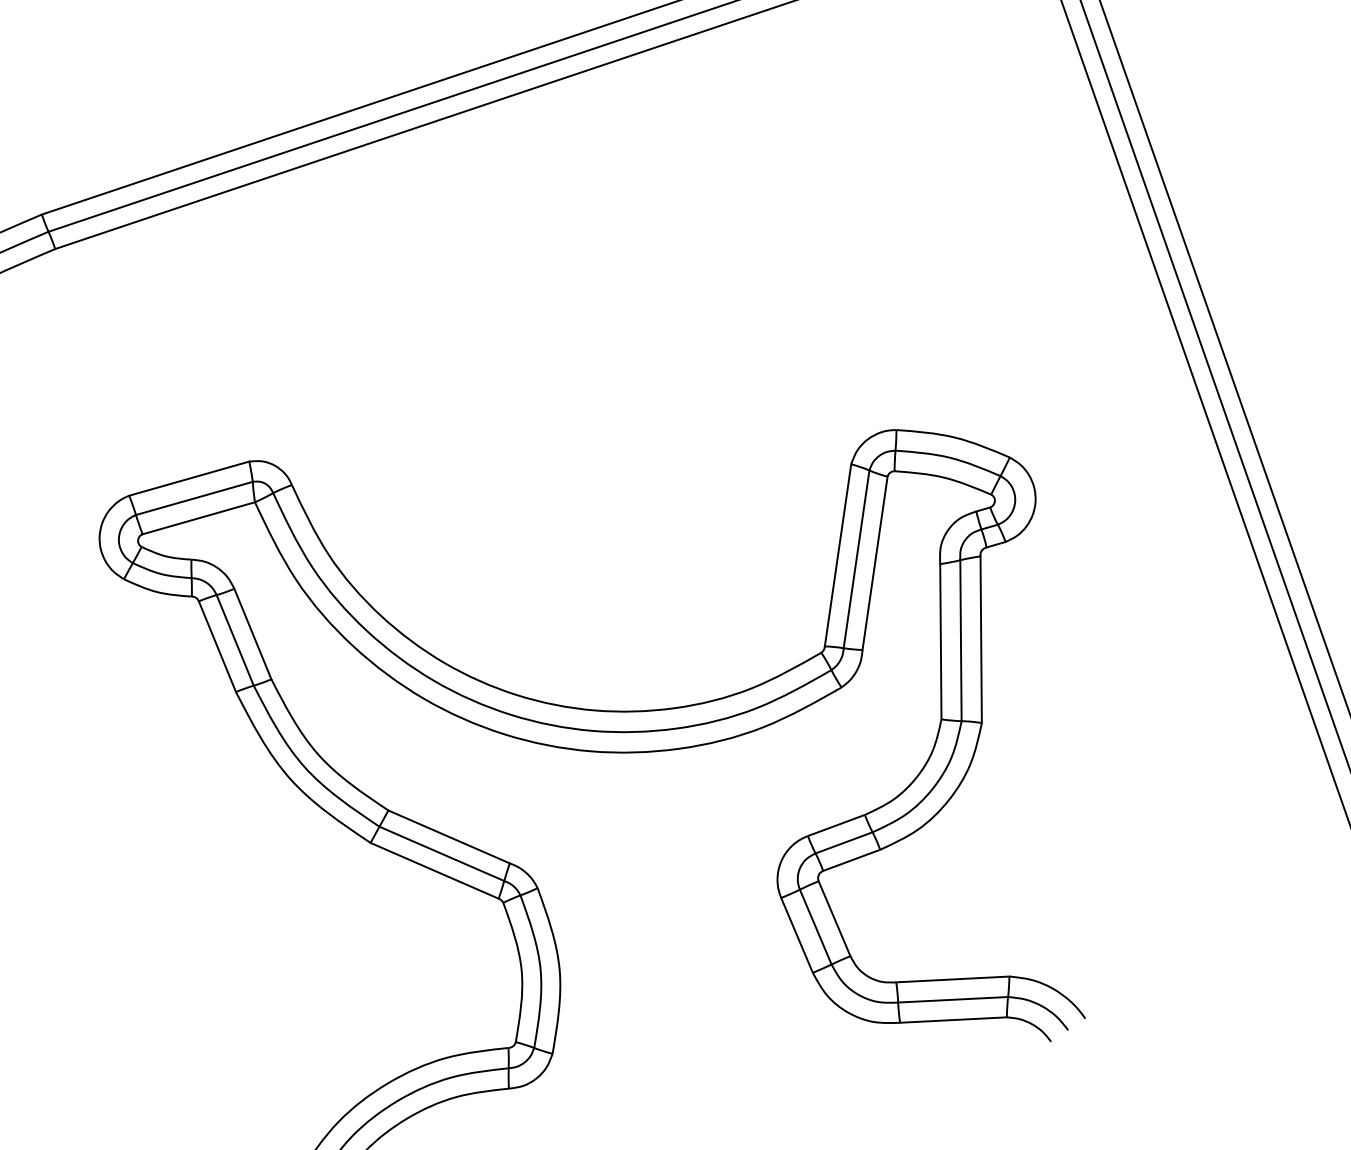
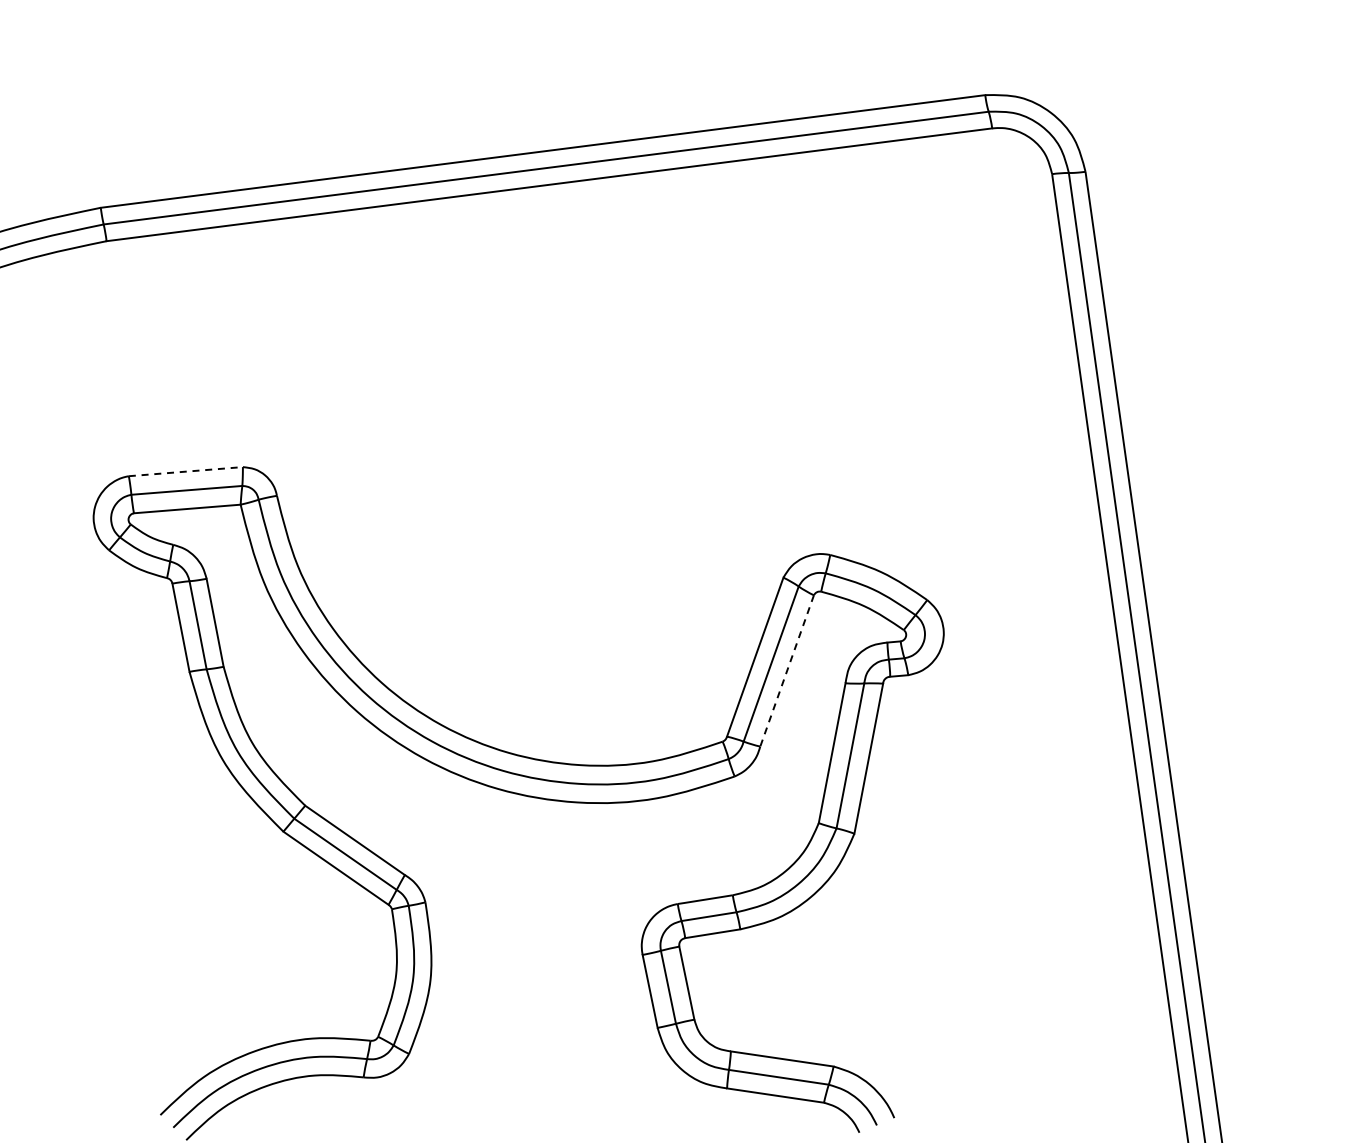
line: (189, 478) -> (186, 471), solid -> dashed
line: (874, 564) -> (786, 671), solid -> dashed

